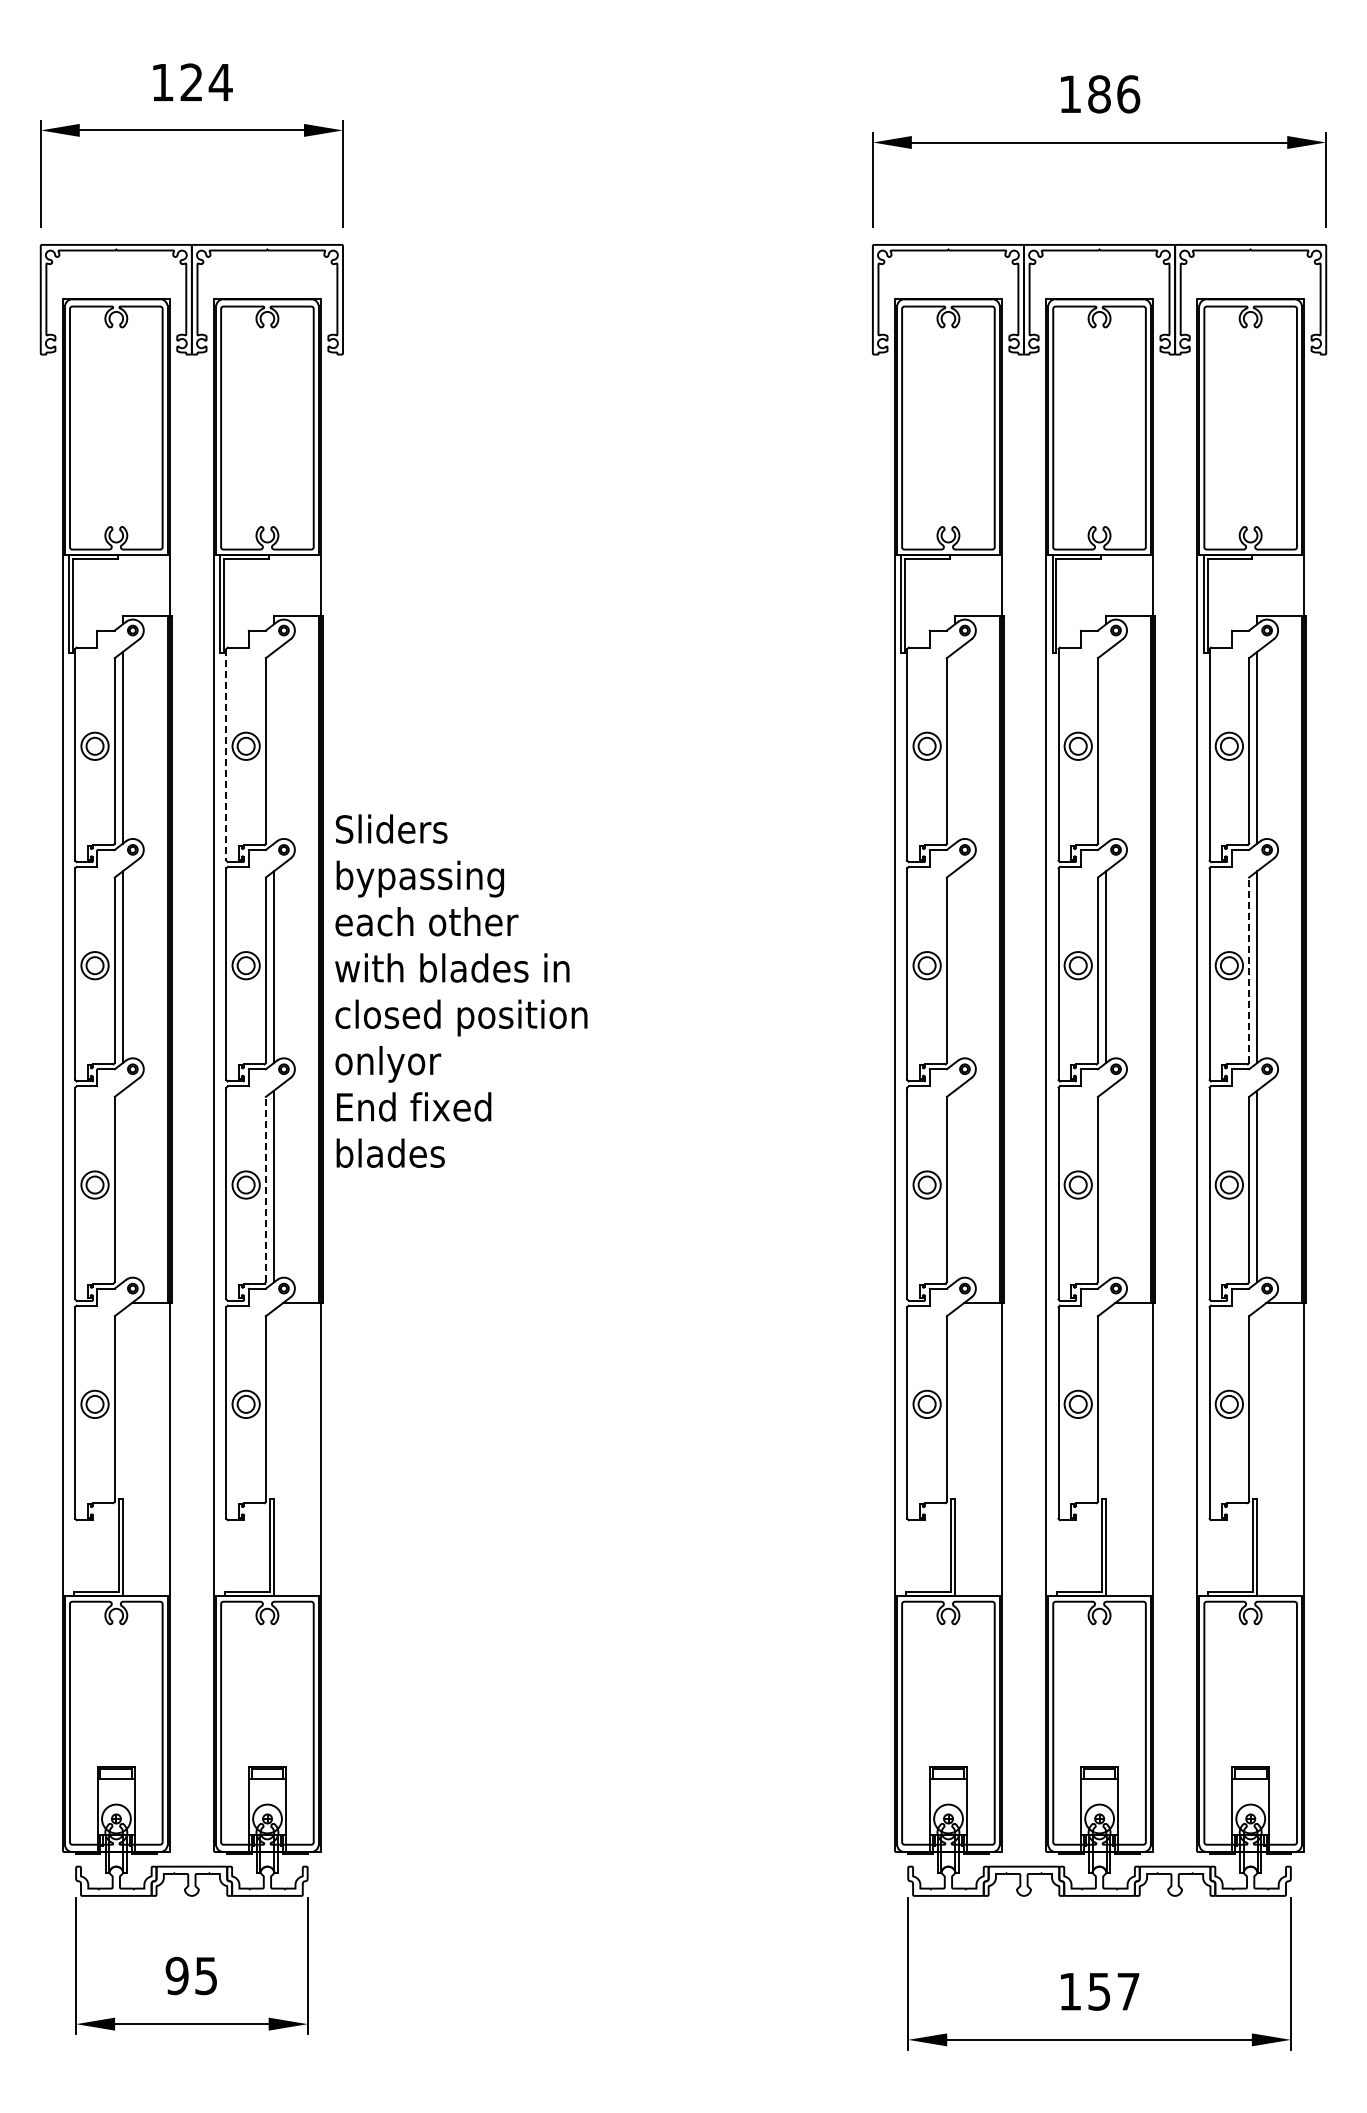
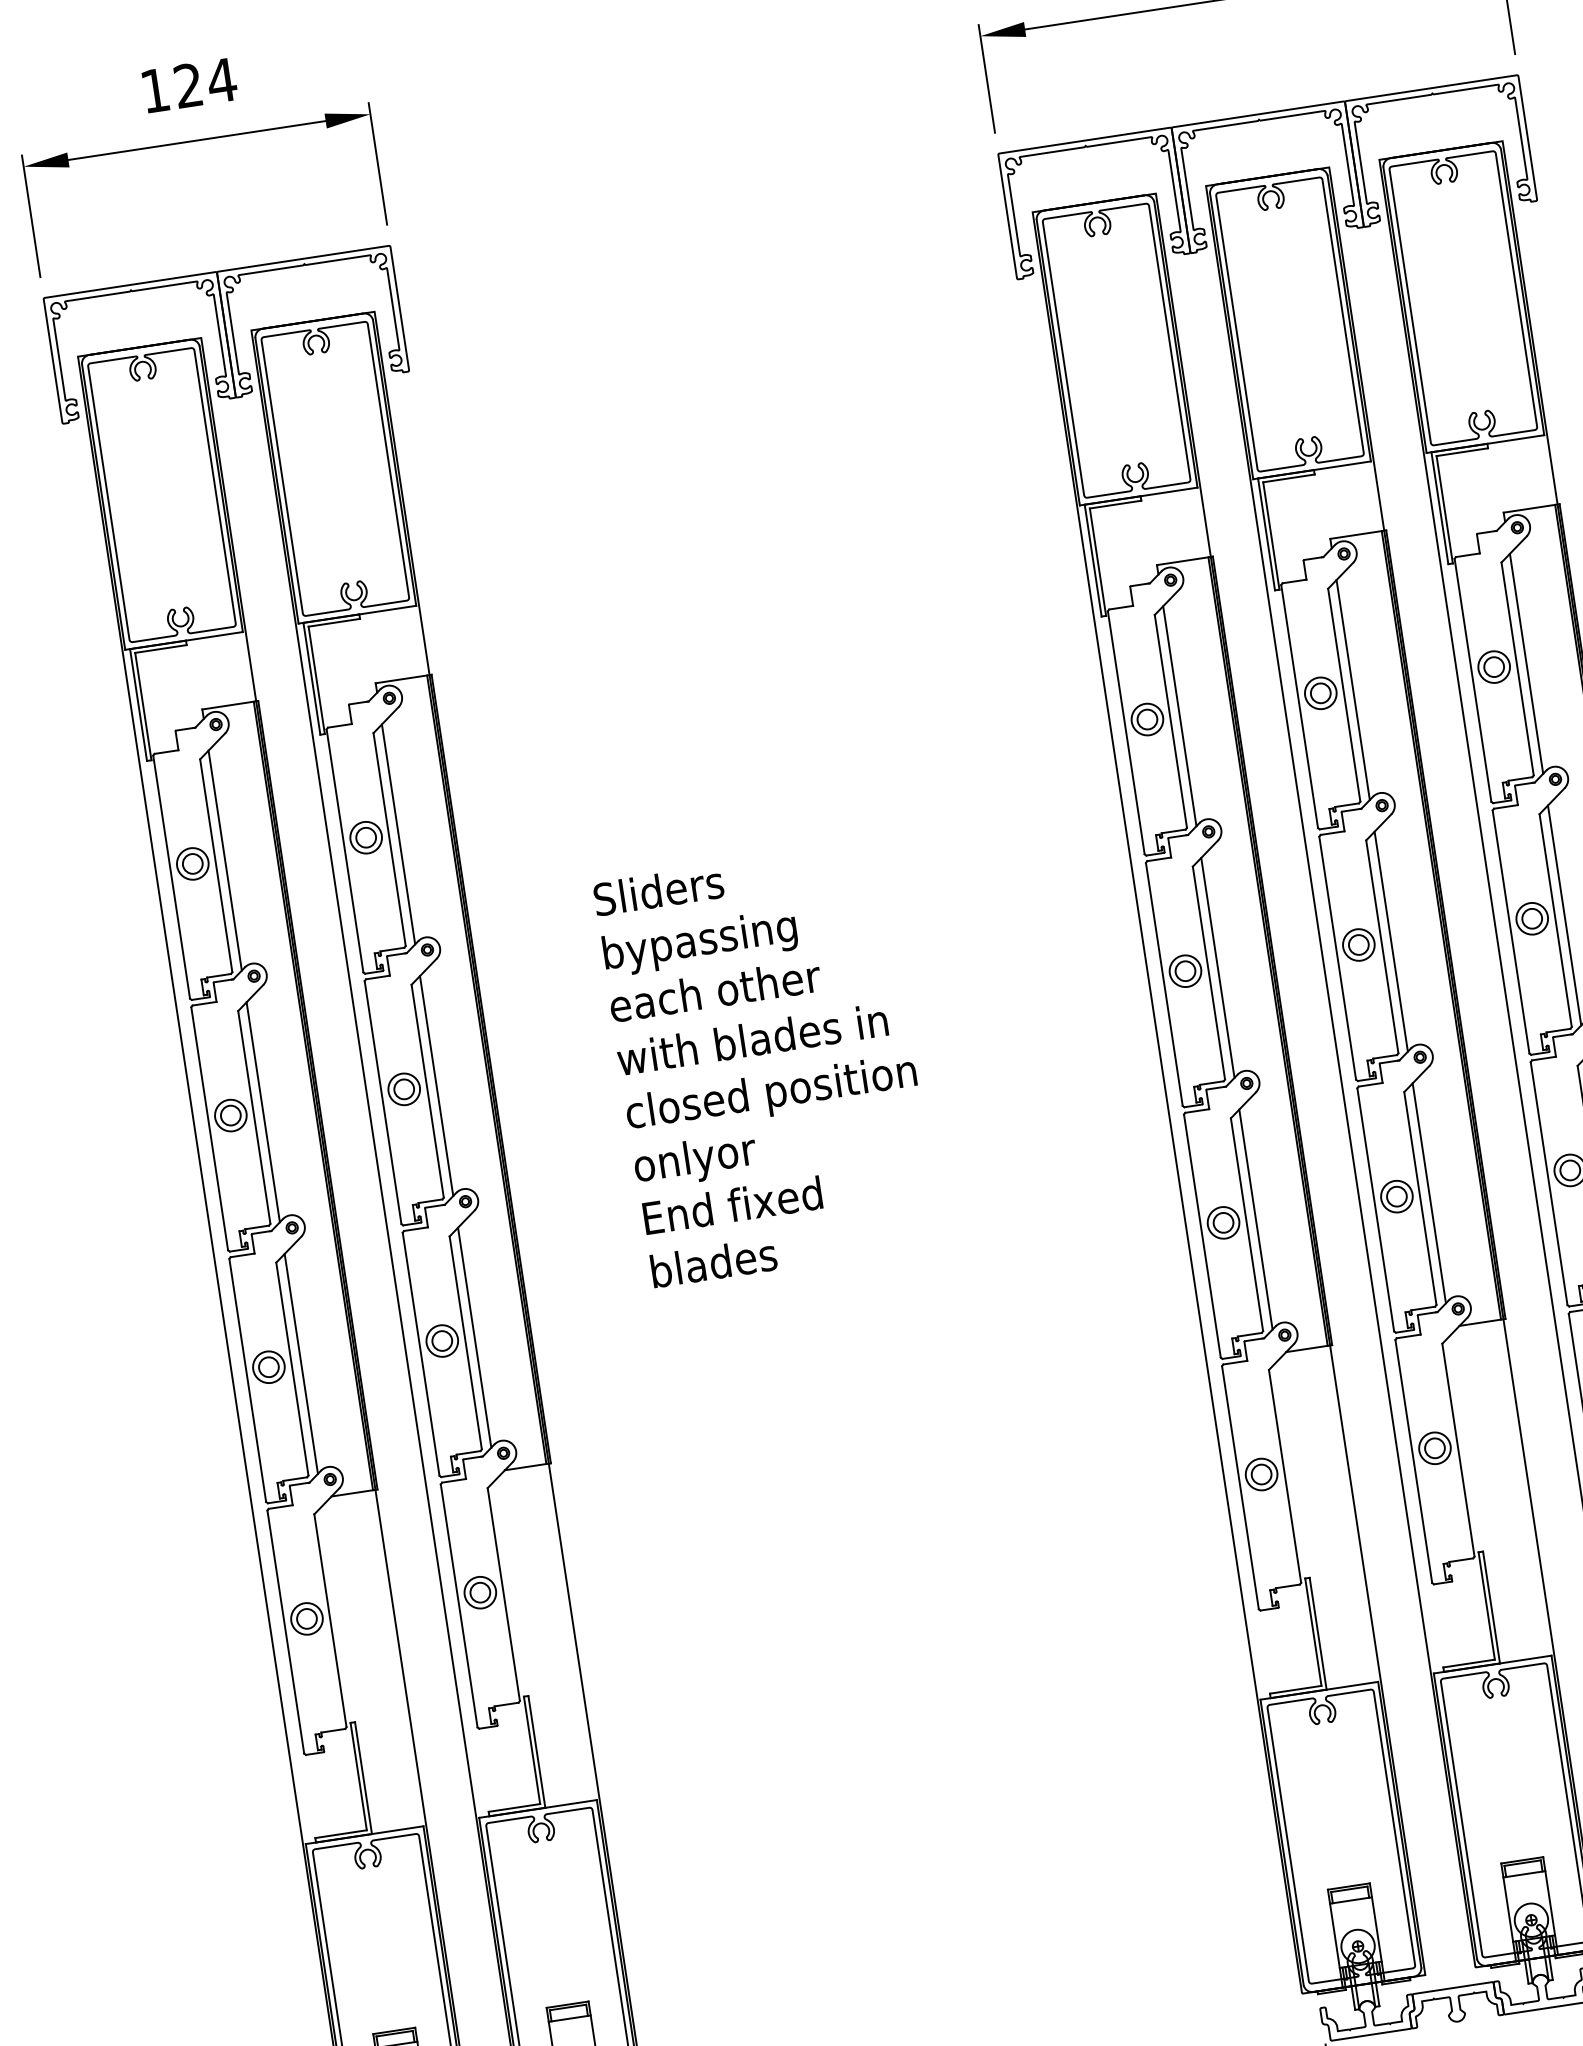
line: (274, 747) -> (398, 834), added
line: (955, 747) -> (1180, 715), added
line: (1106, 747) -> (1353, 689), added
line: (226, 754) -> (345, 850), dashed -> solid
line: (955, 966) -> (1218, 967), added
line: (1249, 970) -> (1556, 920), dashed -> solid
text: (461, 990) -> (766, 1063), moved
line: (123, 1186) -> (301, 1363), added
line: (955, 1186) -> (1256, 1219), added
line: (1106, 1186) -> (1429, 1193), added
line: (265, 1189) -> (465, 1342), dashed -> solid

